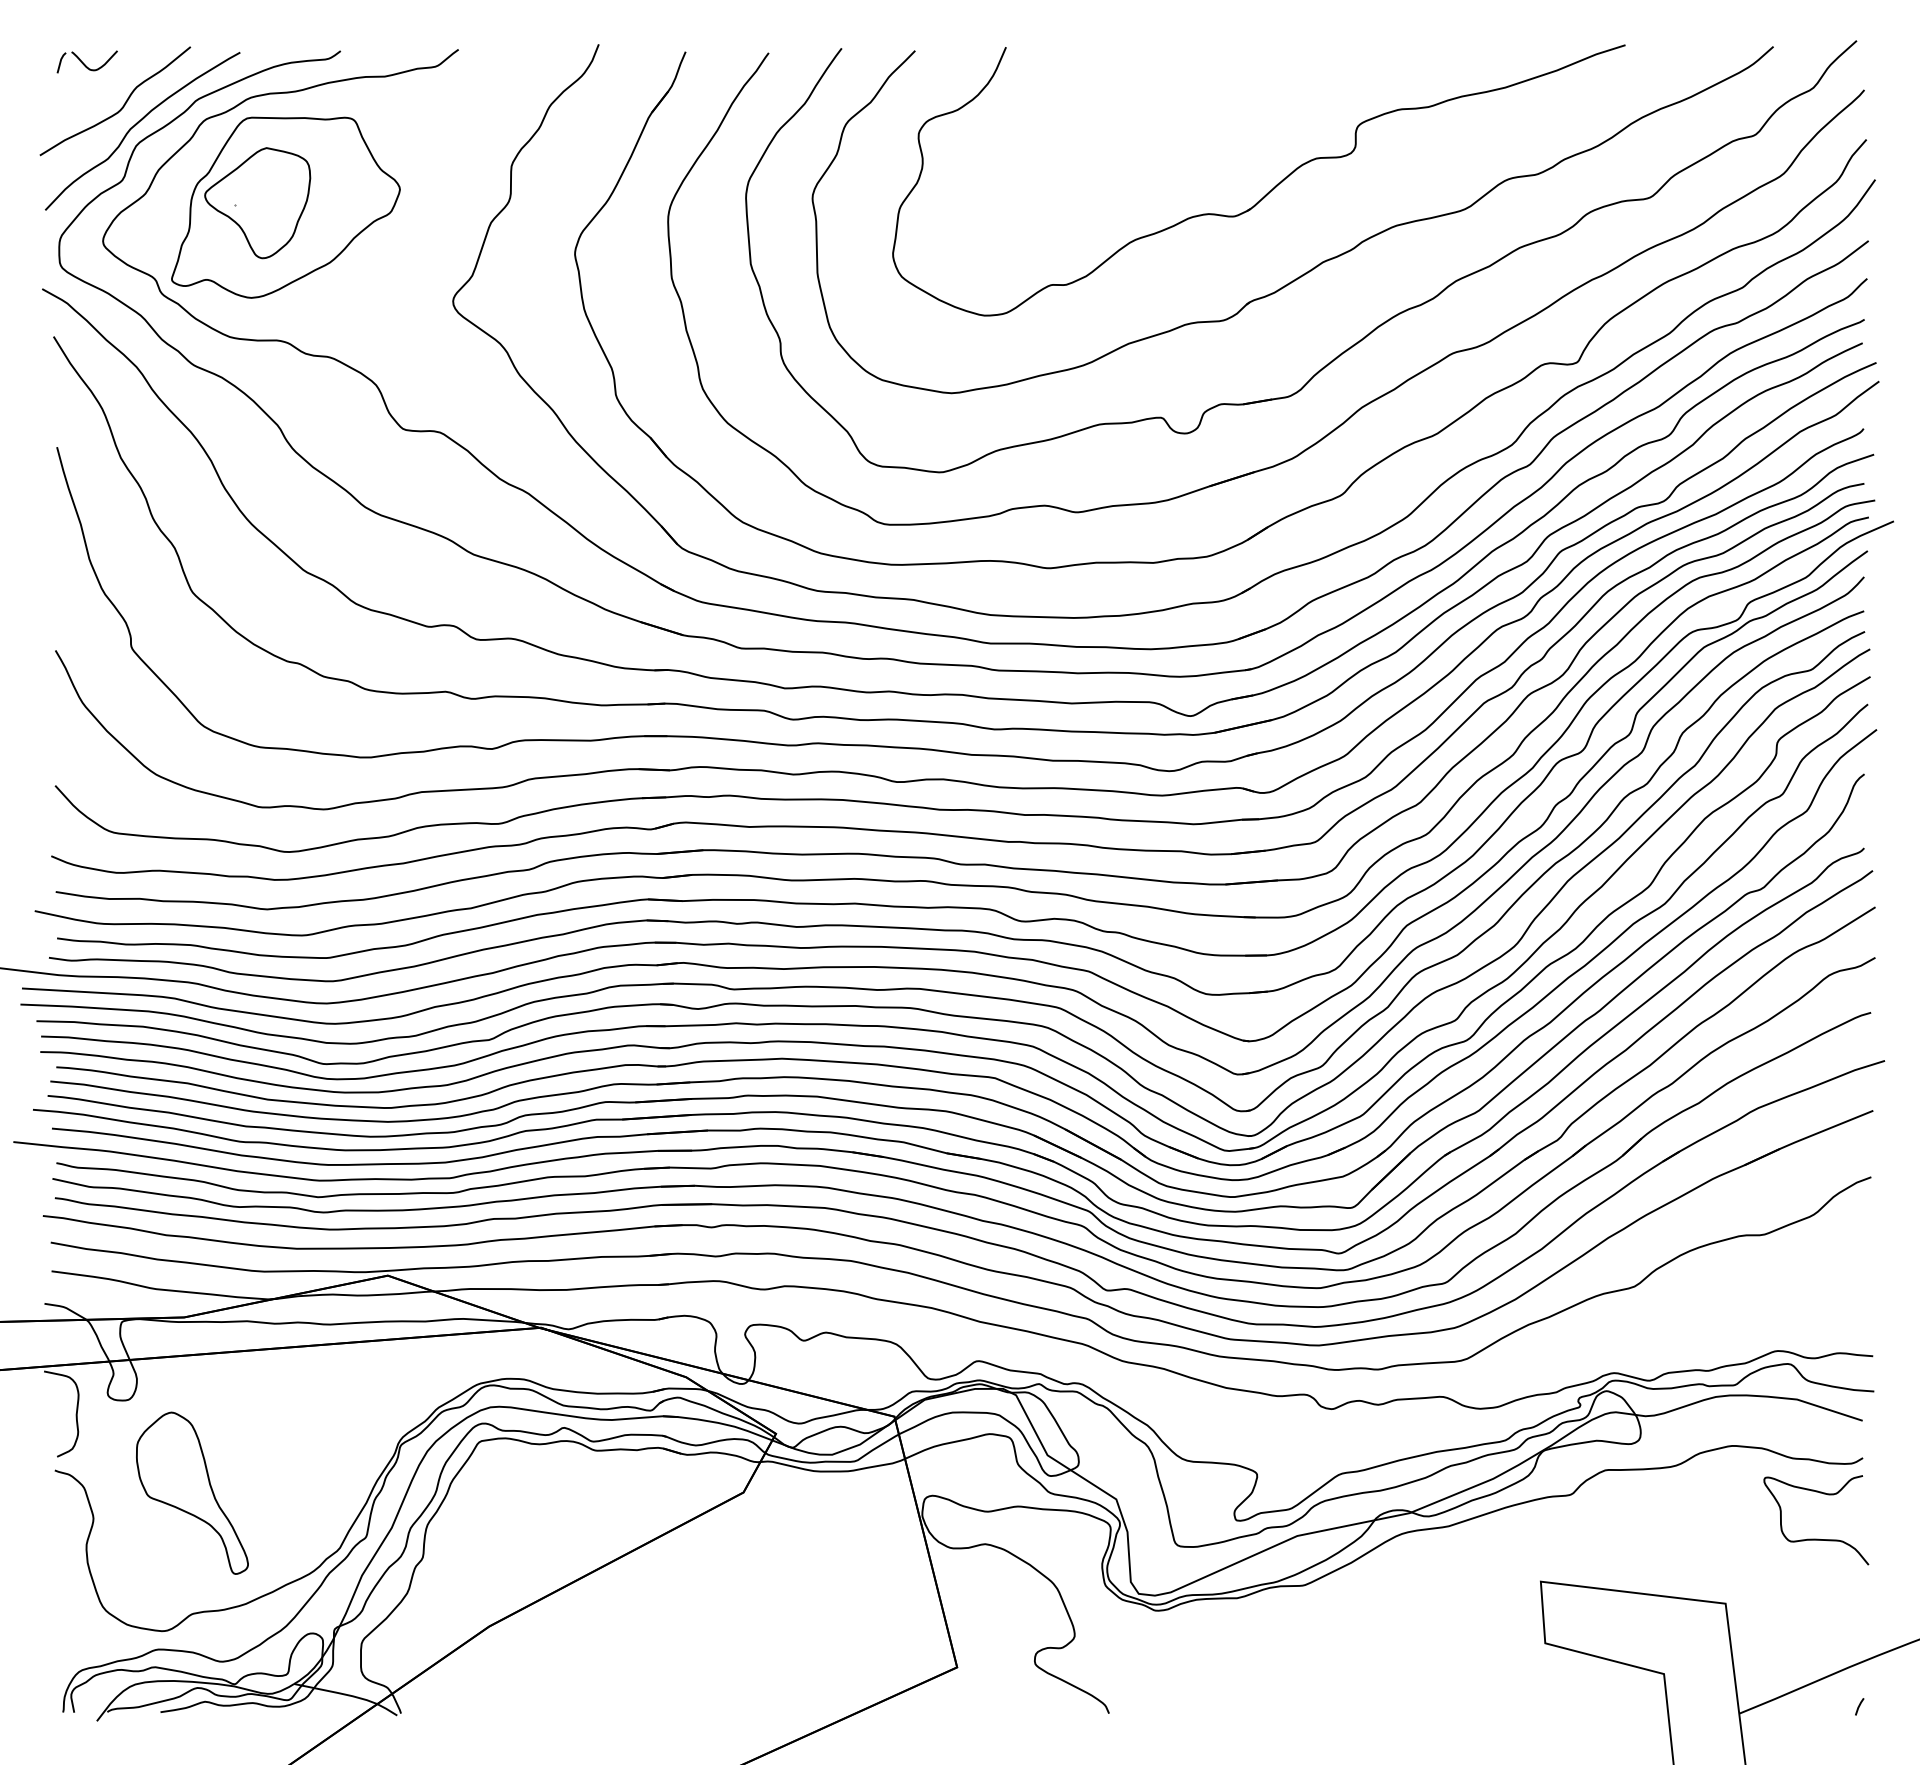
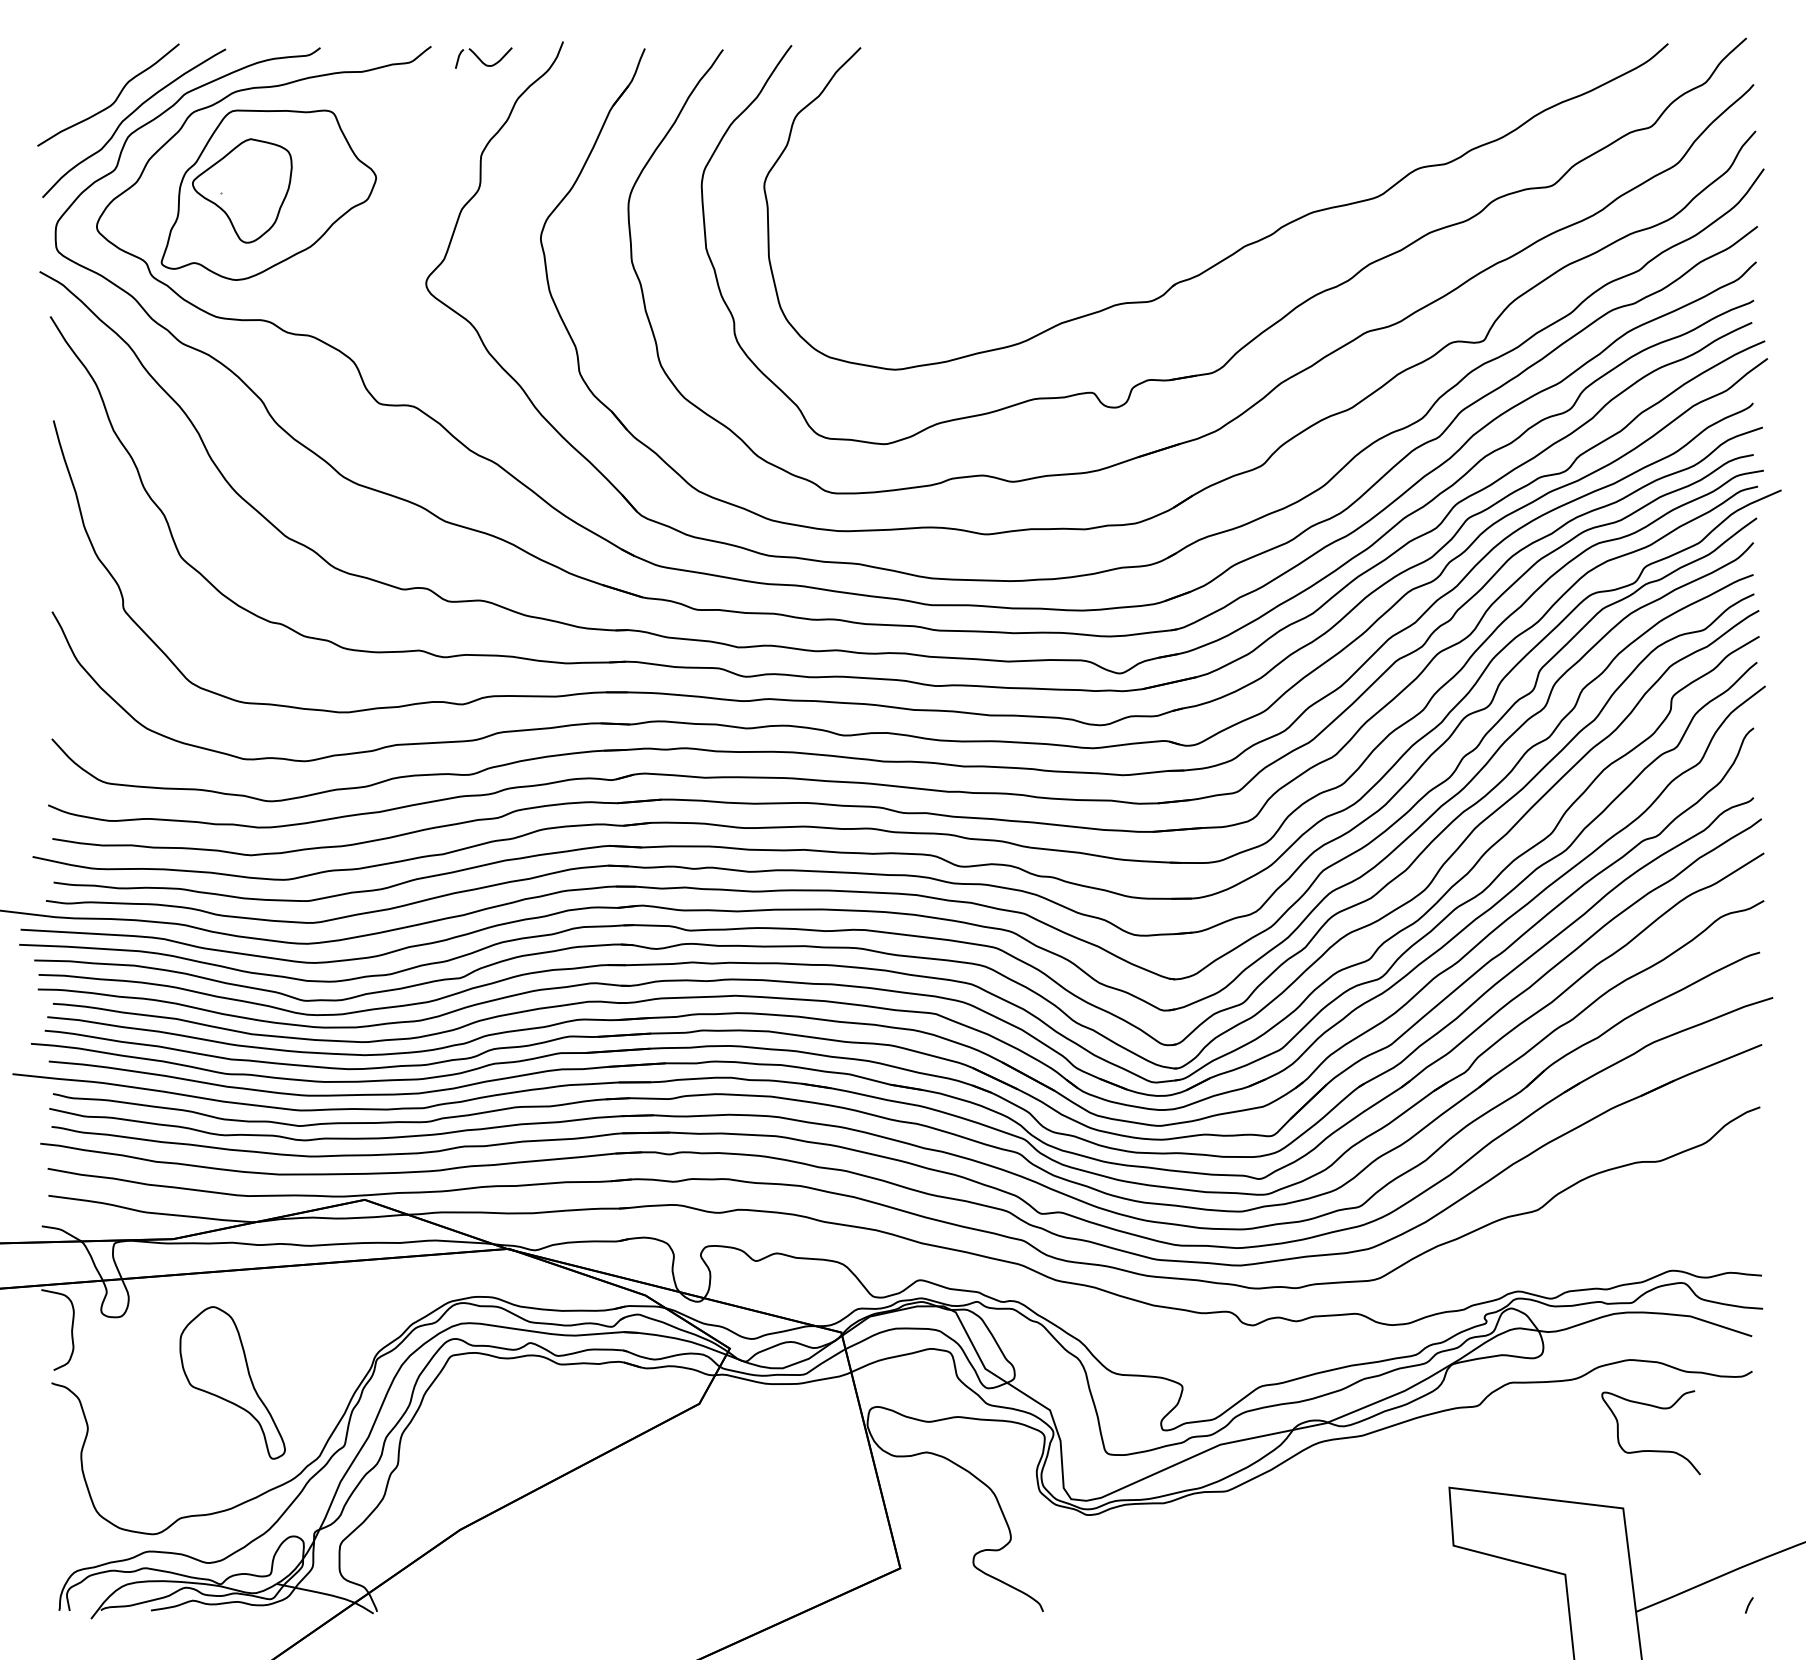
part: (86, 61) -> (482, 57), moved
part: (1268, 191) -> (1193, 179), removed
part: (192, 1492) -> (232, 1382), moved
curve: (1816, 1538) -> (1651, 1449), moved

